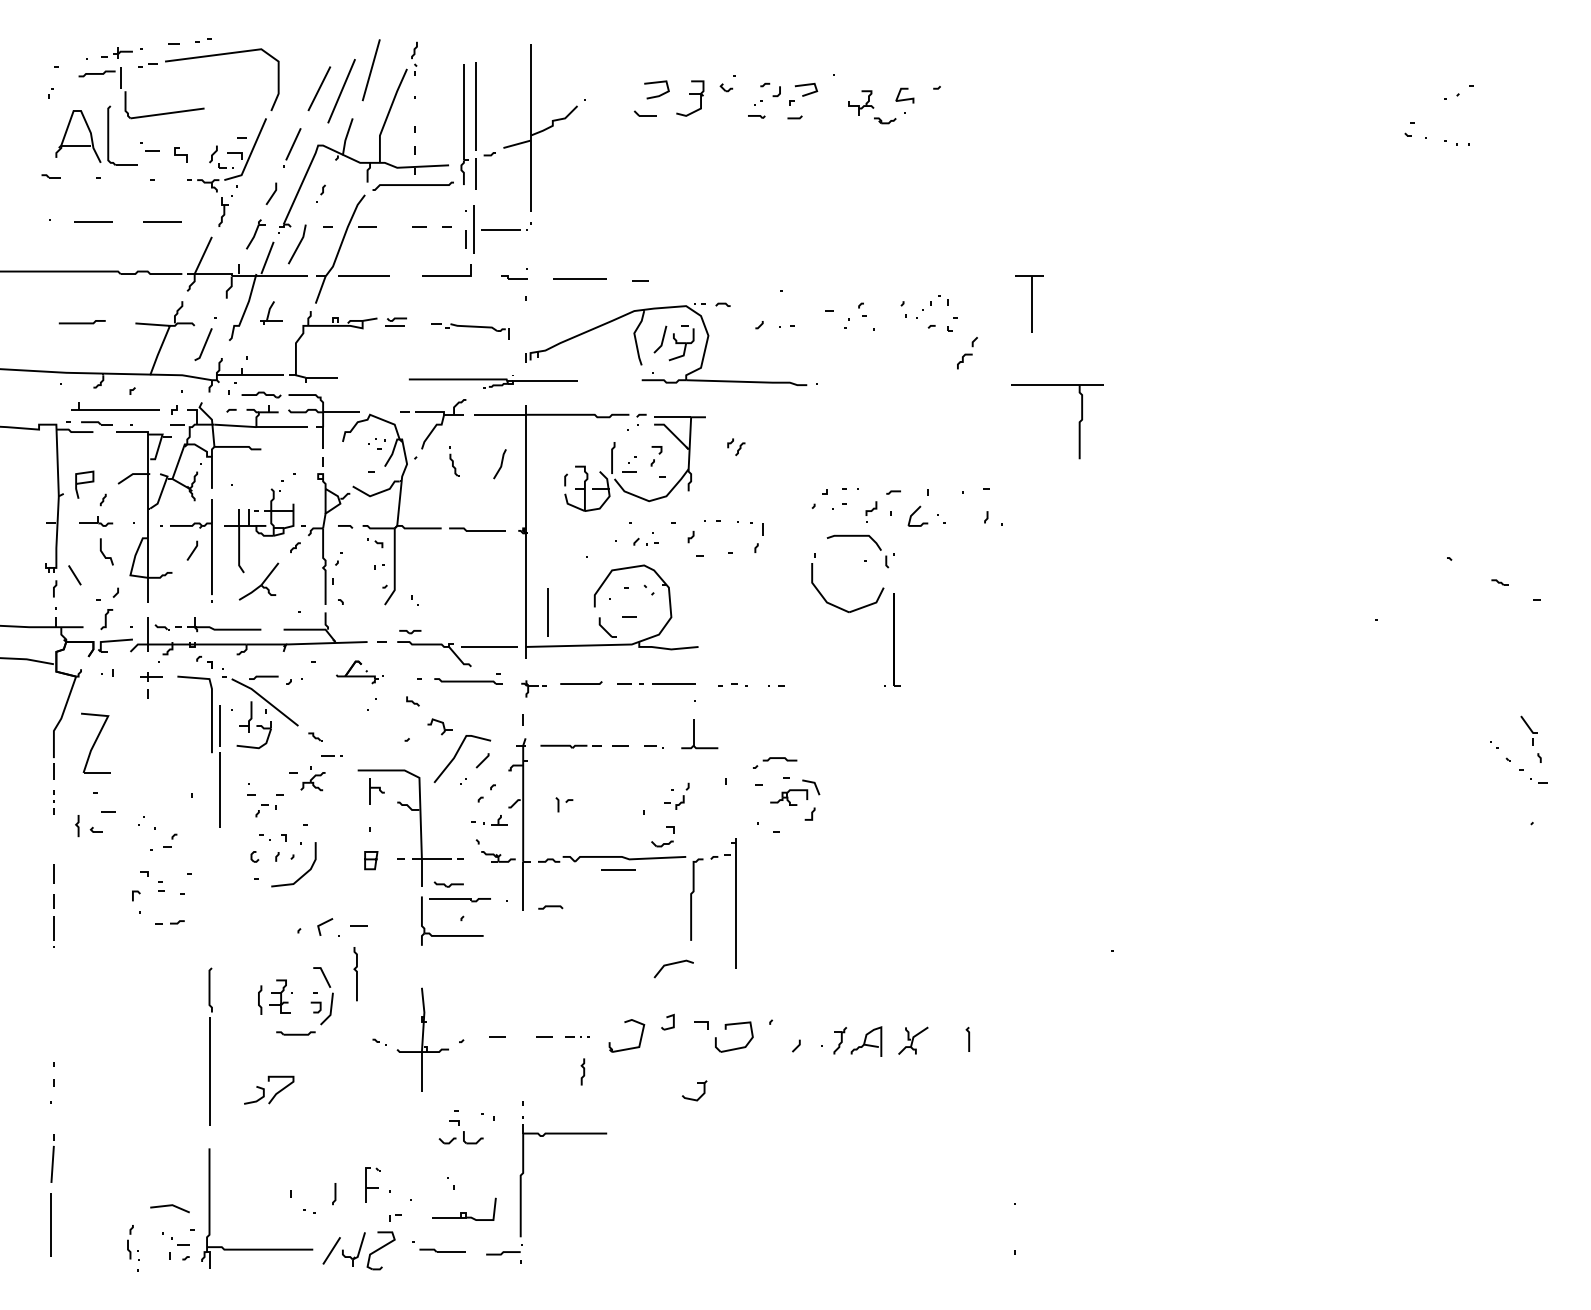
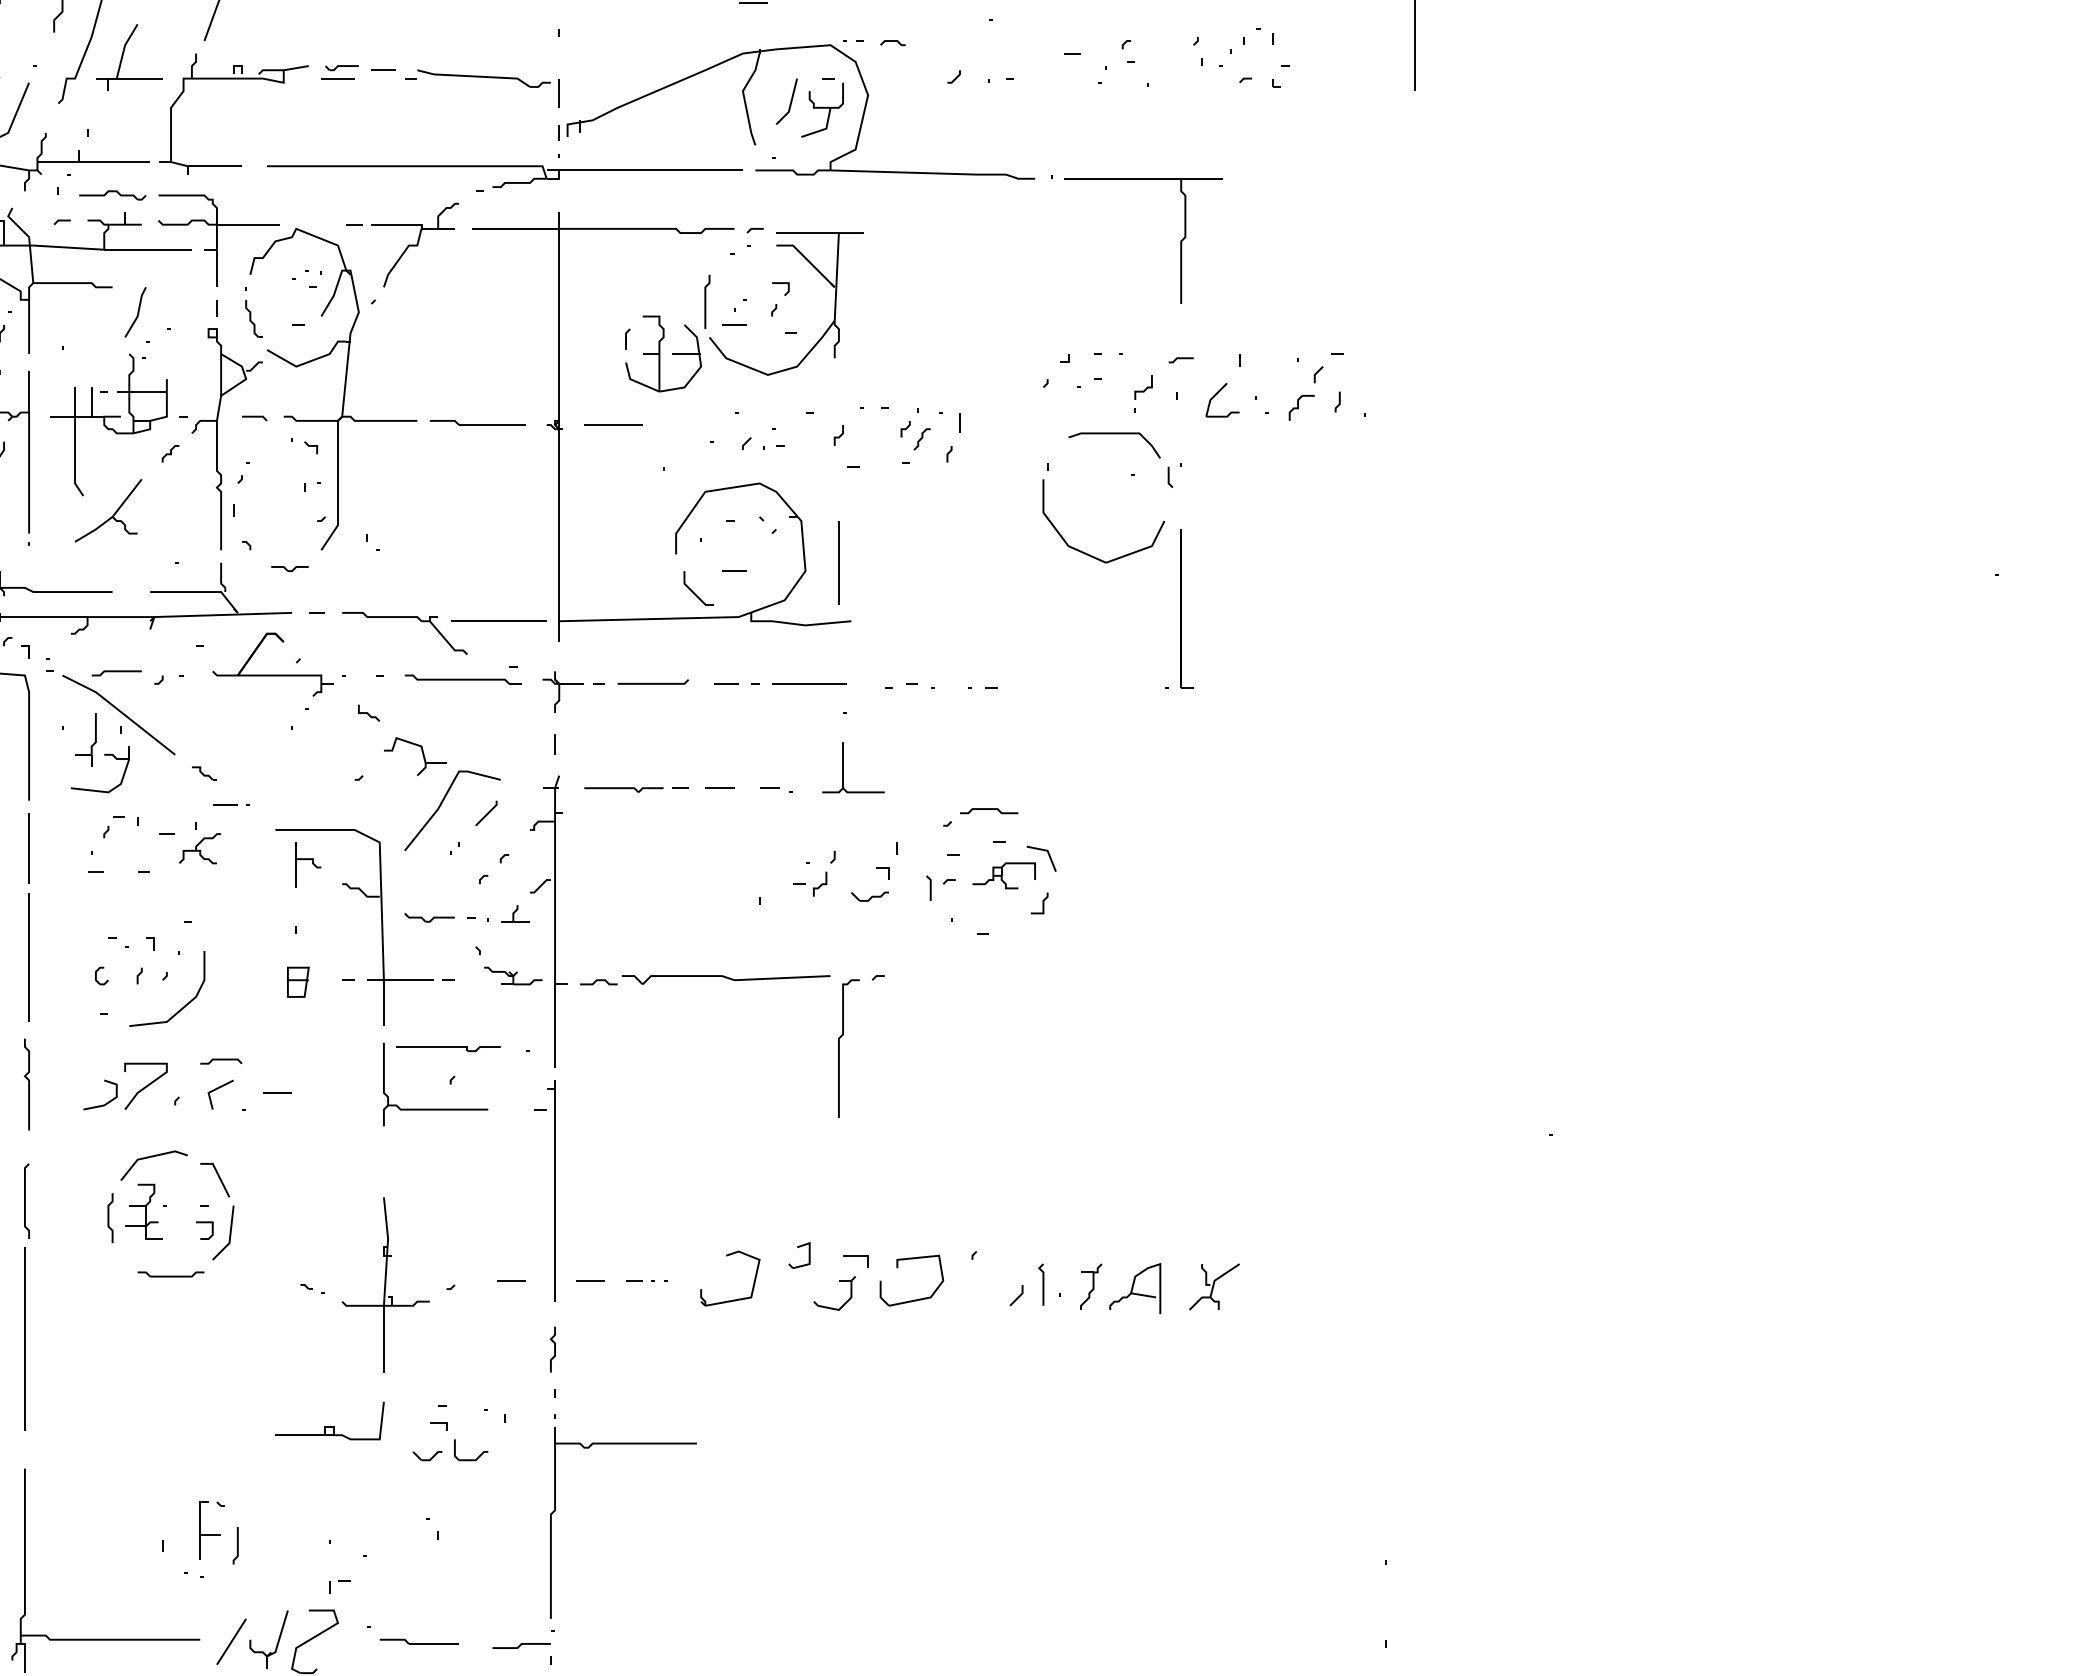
part: (271, 312) -> (129, 55), size x1.67
part: (470, 331) -> (466, 88), size x1.43
part: (967, 353) -> (1305, 393), moved
part: (492, 381) -> (503, 172), size x1.67
part: (1078, 422) -> (1179, 241), moved
part: (736, 447) -> (915, 436), moved
part: (454, 461) -> (253, 312), moved
line: (500, 464) -> (136, 312), moved
line: (547, 612) -> (837, 562), moved
part: (410, 632) -> (290, 569), moved
part: (359, 672) -> (278, 664), size x1.67
part: (533, 688) -> (572, 691), size x1.43
part: (440, 726) -> (415, 755), size x1.43
line: (219, 766) -> (28, 917), moved
part: (564, 804) -> (940, 887), moved
part: (265, 810) -> (119, 826), moved
part: (663, 843) -> (871, 895), moved
line: (618, 869) -> (613, 424), moved
part: (448, 884) -> (428, 917), moved
part: (730, 903) -> (545, 1191), moved
line: (550, 907) -> (220, 1061), moved
line: (673, 964) -> (153, 1157), moved
curve: (356, 974) -> (28, 1085), moved
line: (968, 1039) -> (1042, 1284), moved
curve: (583, 1071) -> (553, 1348), moved
part: (697, 1083) -> (839, 1281), moved
part: (269, 1089) -> (126, 1085), moved
part: (372, 1184) -> (210, 1529), moved
part: (464, 1208) -> (330, 1419), moved

